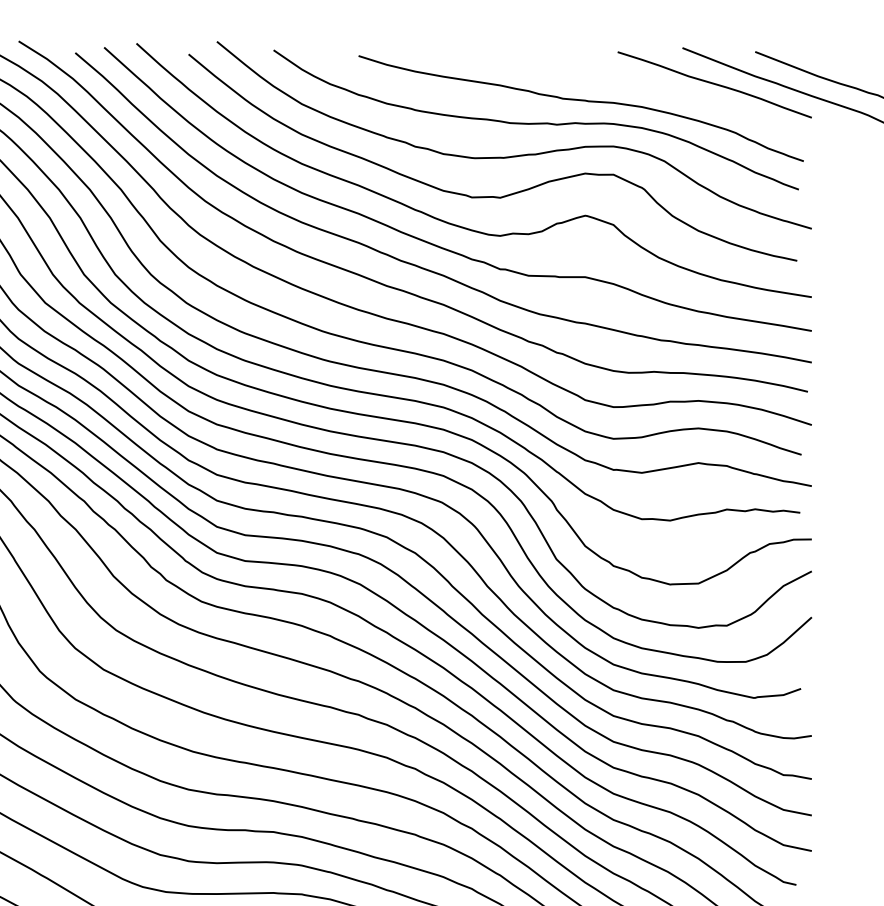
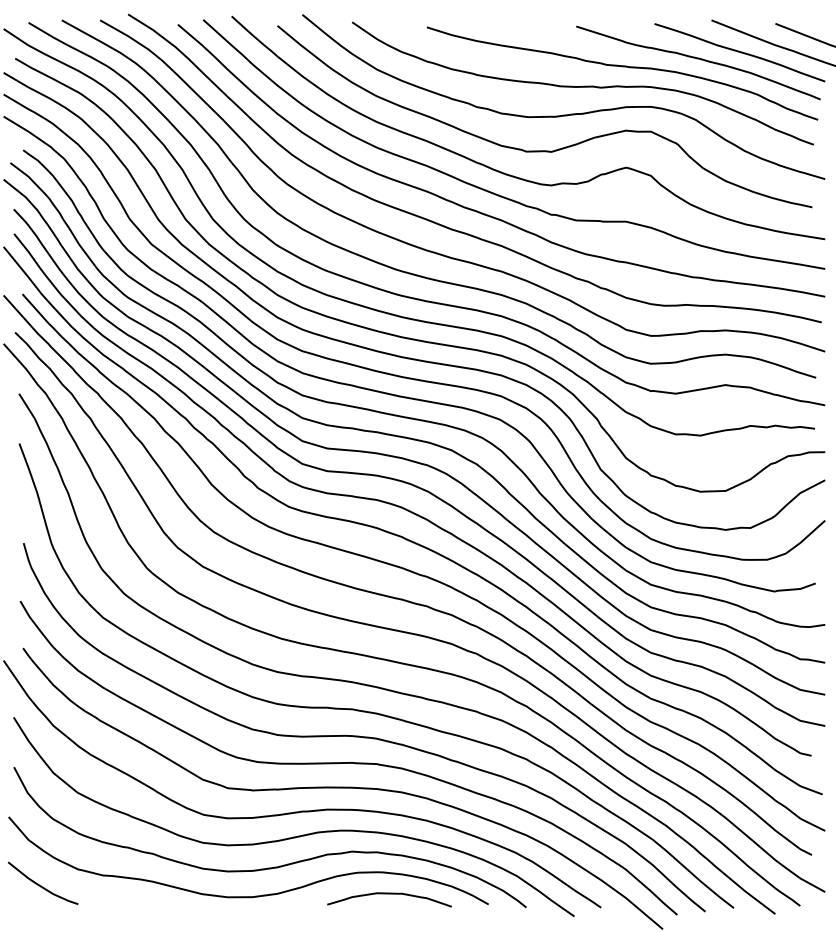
curve: (667, 92) -> (698, 59), added

